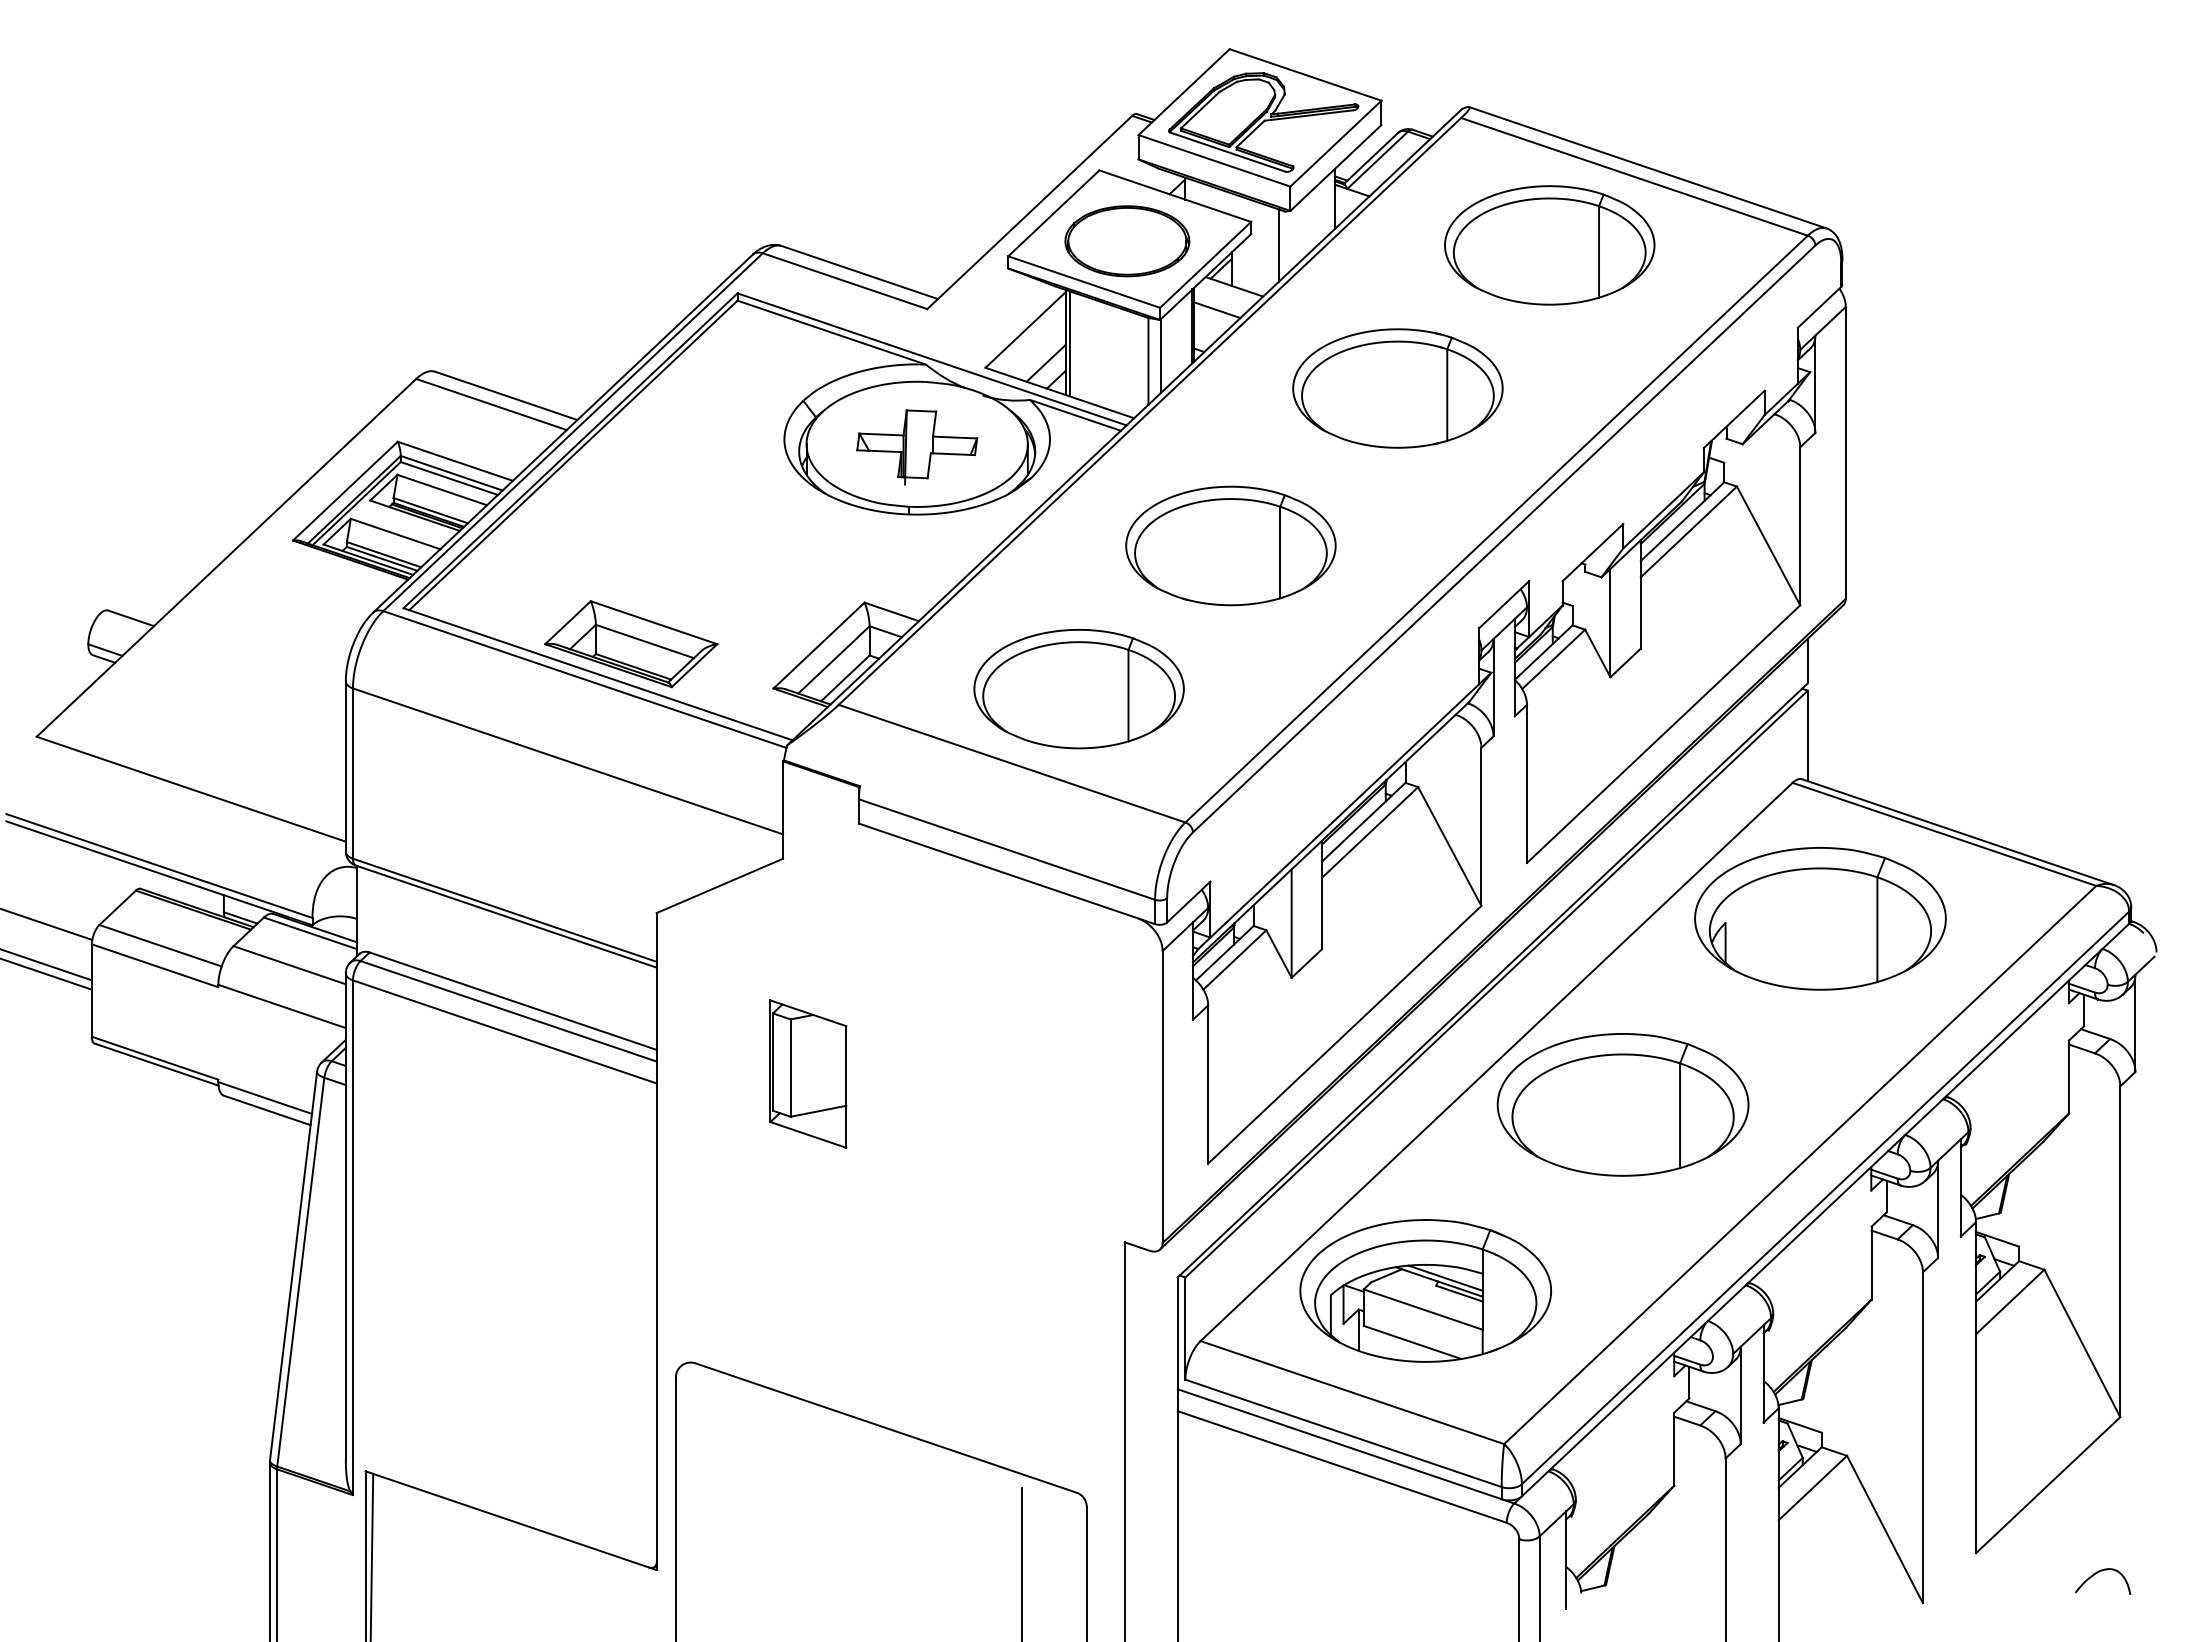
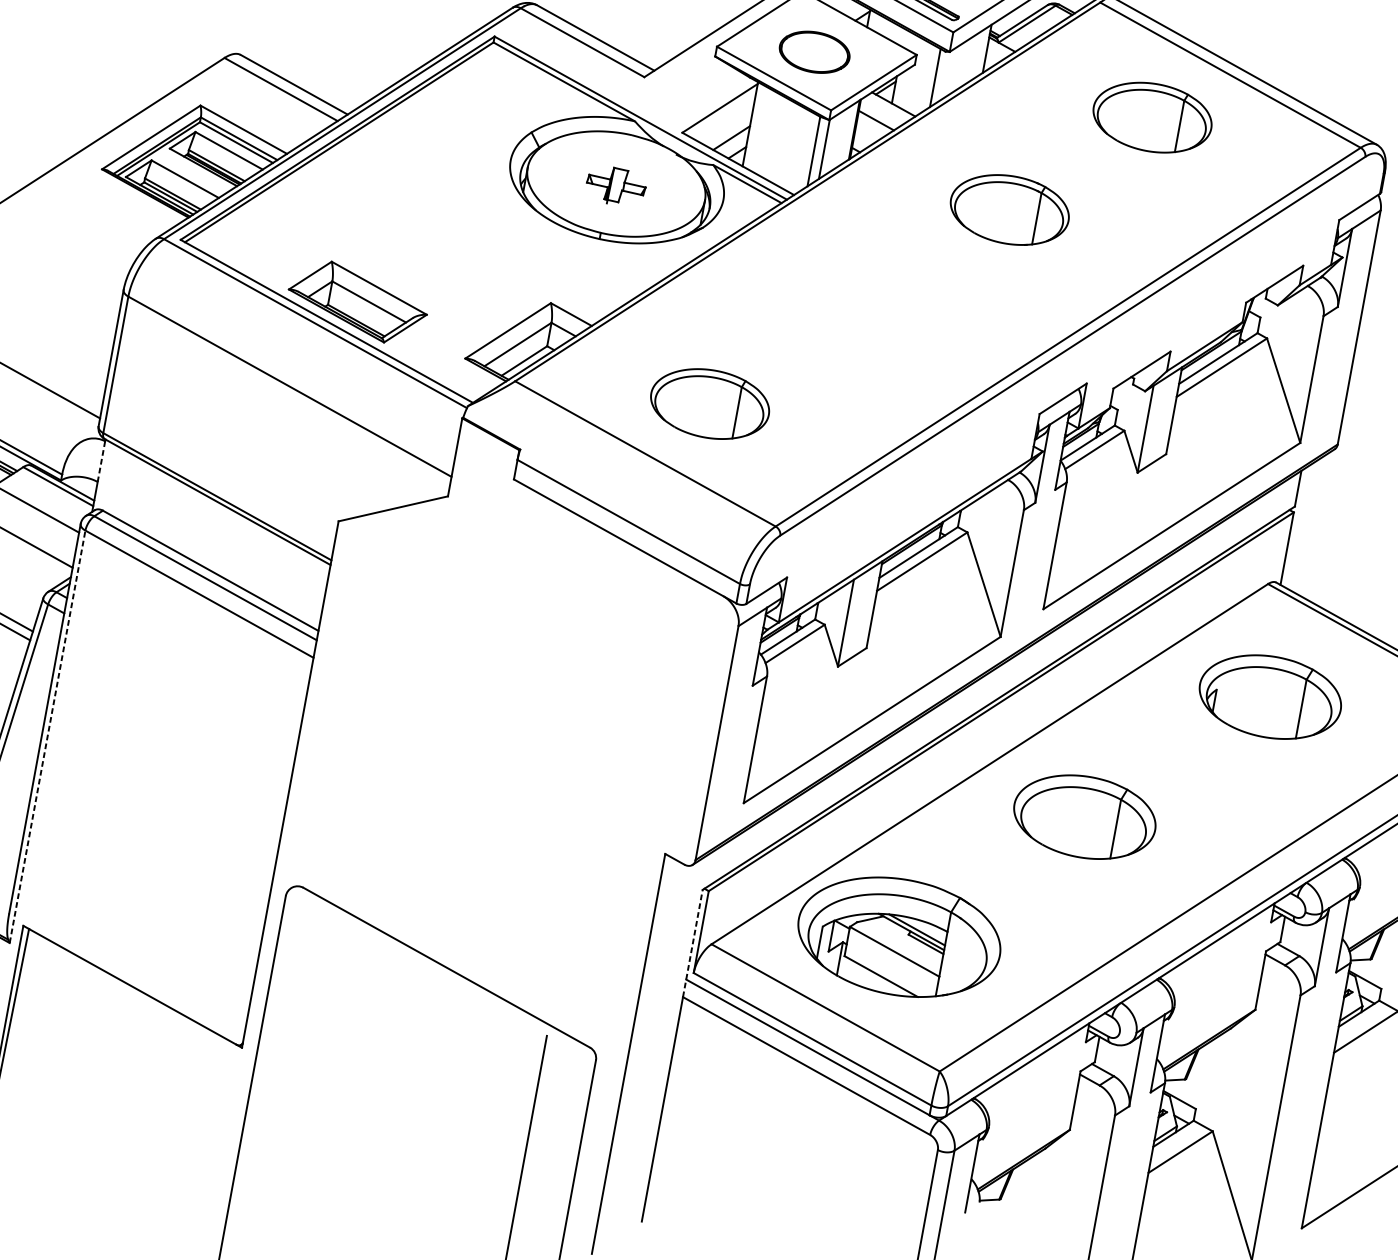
part: (1127, 241) -> (814, 52), size x0.7
part: (1549, 245) -> (1152, 117), size x0.7
line: (1070, 343) -> (754, 125), removed
part: (1397, 388) -> (1009, 209), size x0.7
part: (917, 447) -> (616, 186), size x0.6
part: (1230, 545) -> (852, 311), removed
part: (1078, 689) -> (709, 404), size x0.7
line: (357, 894) -> (101, 462), solid -> dashed
part: (1820, 918) -> (1270, 696), size x0.7
part: (808, 1073) -> (436, 672), removed
part: (1622, 1104) -> (1084, 816), size x0.7
line: (352, 1237) -> (47, 736), solid -> dashed
line: (1177, 1344) -> (692, 943), solid -> dashed

